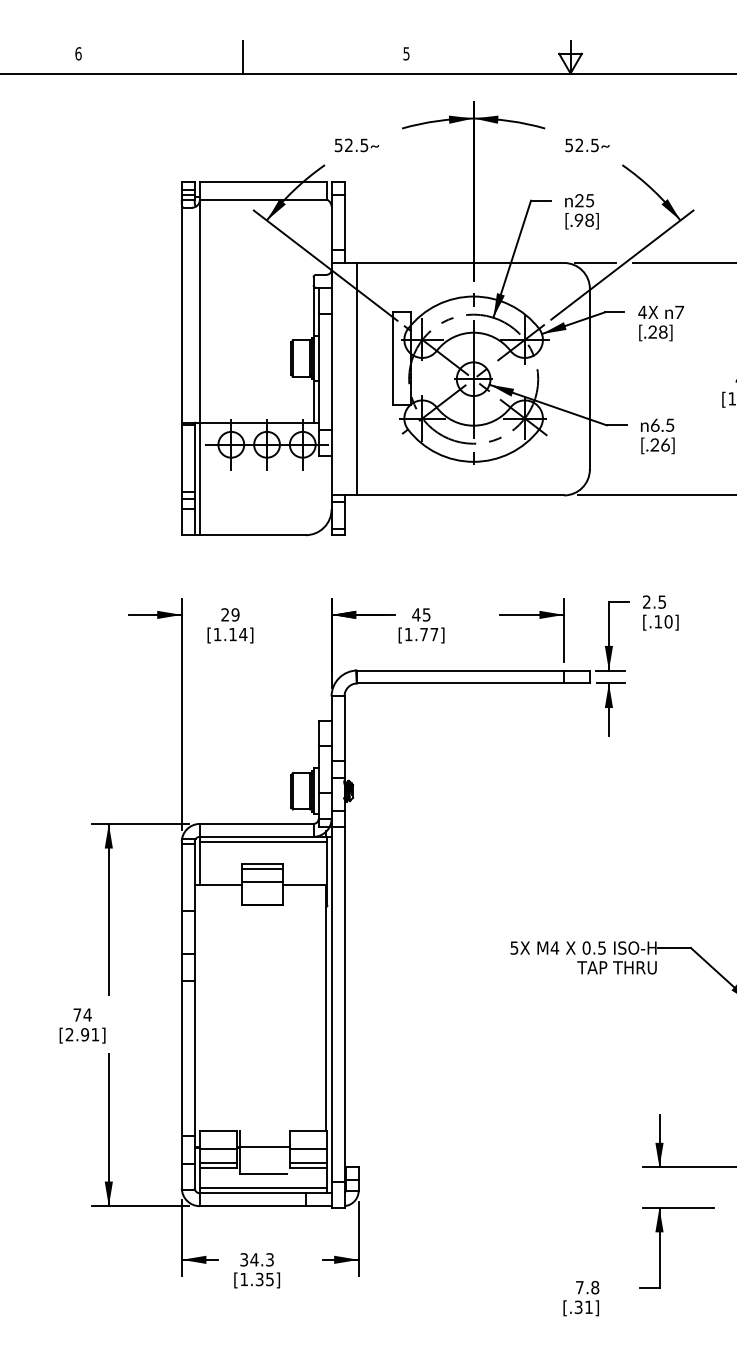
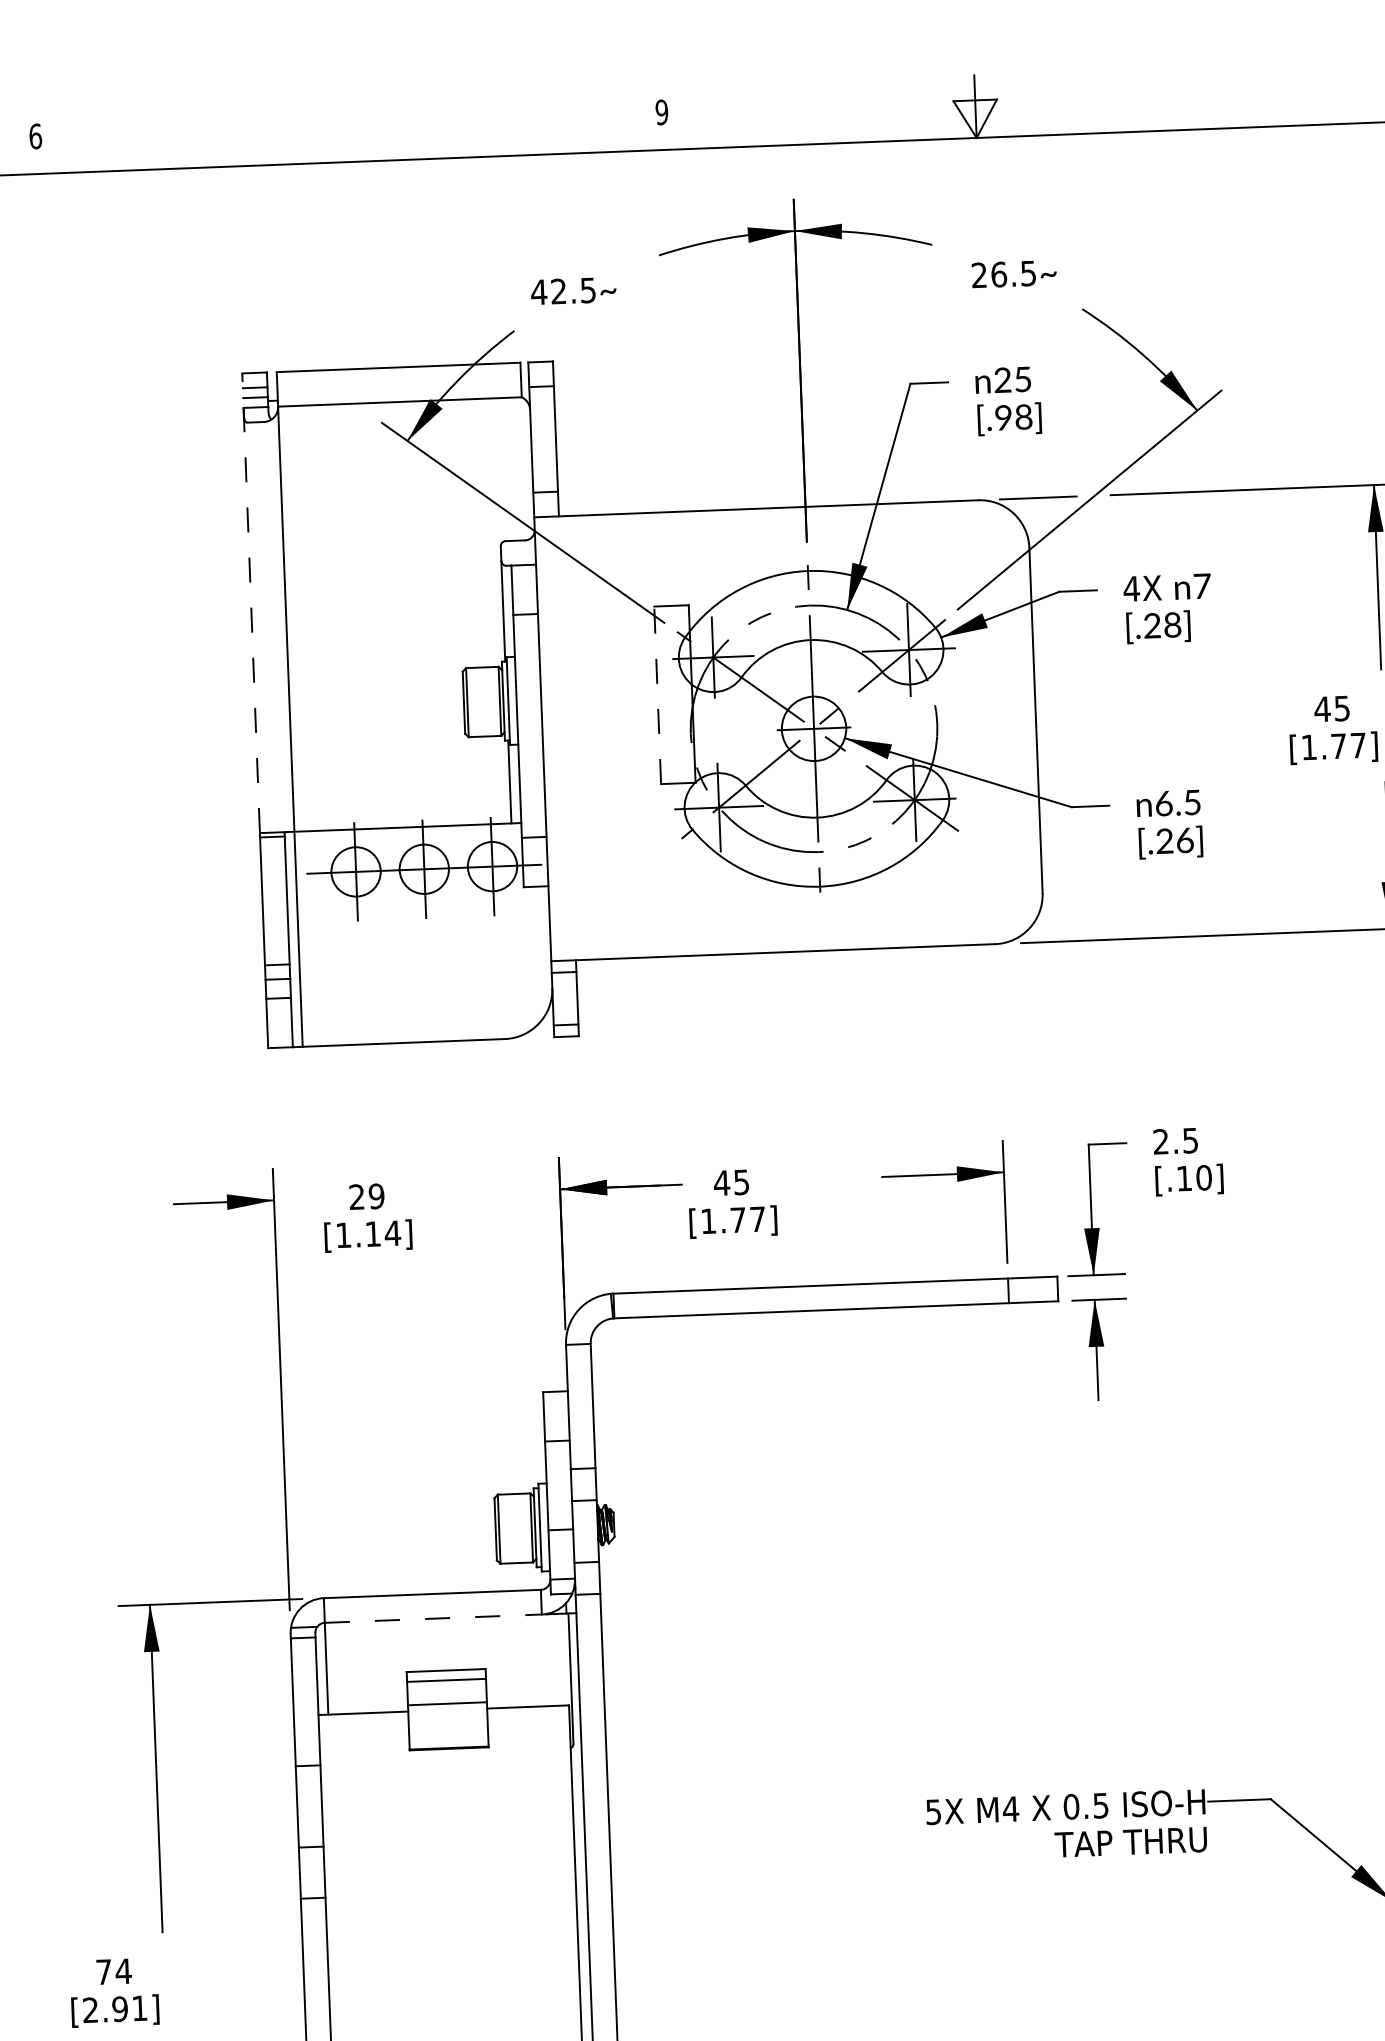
text: (406, 53) -> (661, 111), 5 -> 9
line: (242, 56) -> (348, 129), removed
text: (338, 145) -> (538, 292), 52.5 -> 42.5
text: (574, 145) -> (989, 275), 52.5 -> 26.5
line: (181, 301) -> (250, 601), solid -> dashed
line: (392, 358) -> (657, 695), solid -> dashed
line: (357, 378) -> (592, 736), removed
line: (256, 836) -> (432, 1618), solid -> dashed
line: (263, 842) -> (446, 1628), removed

